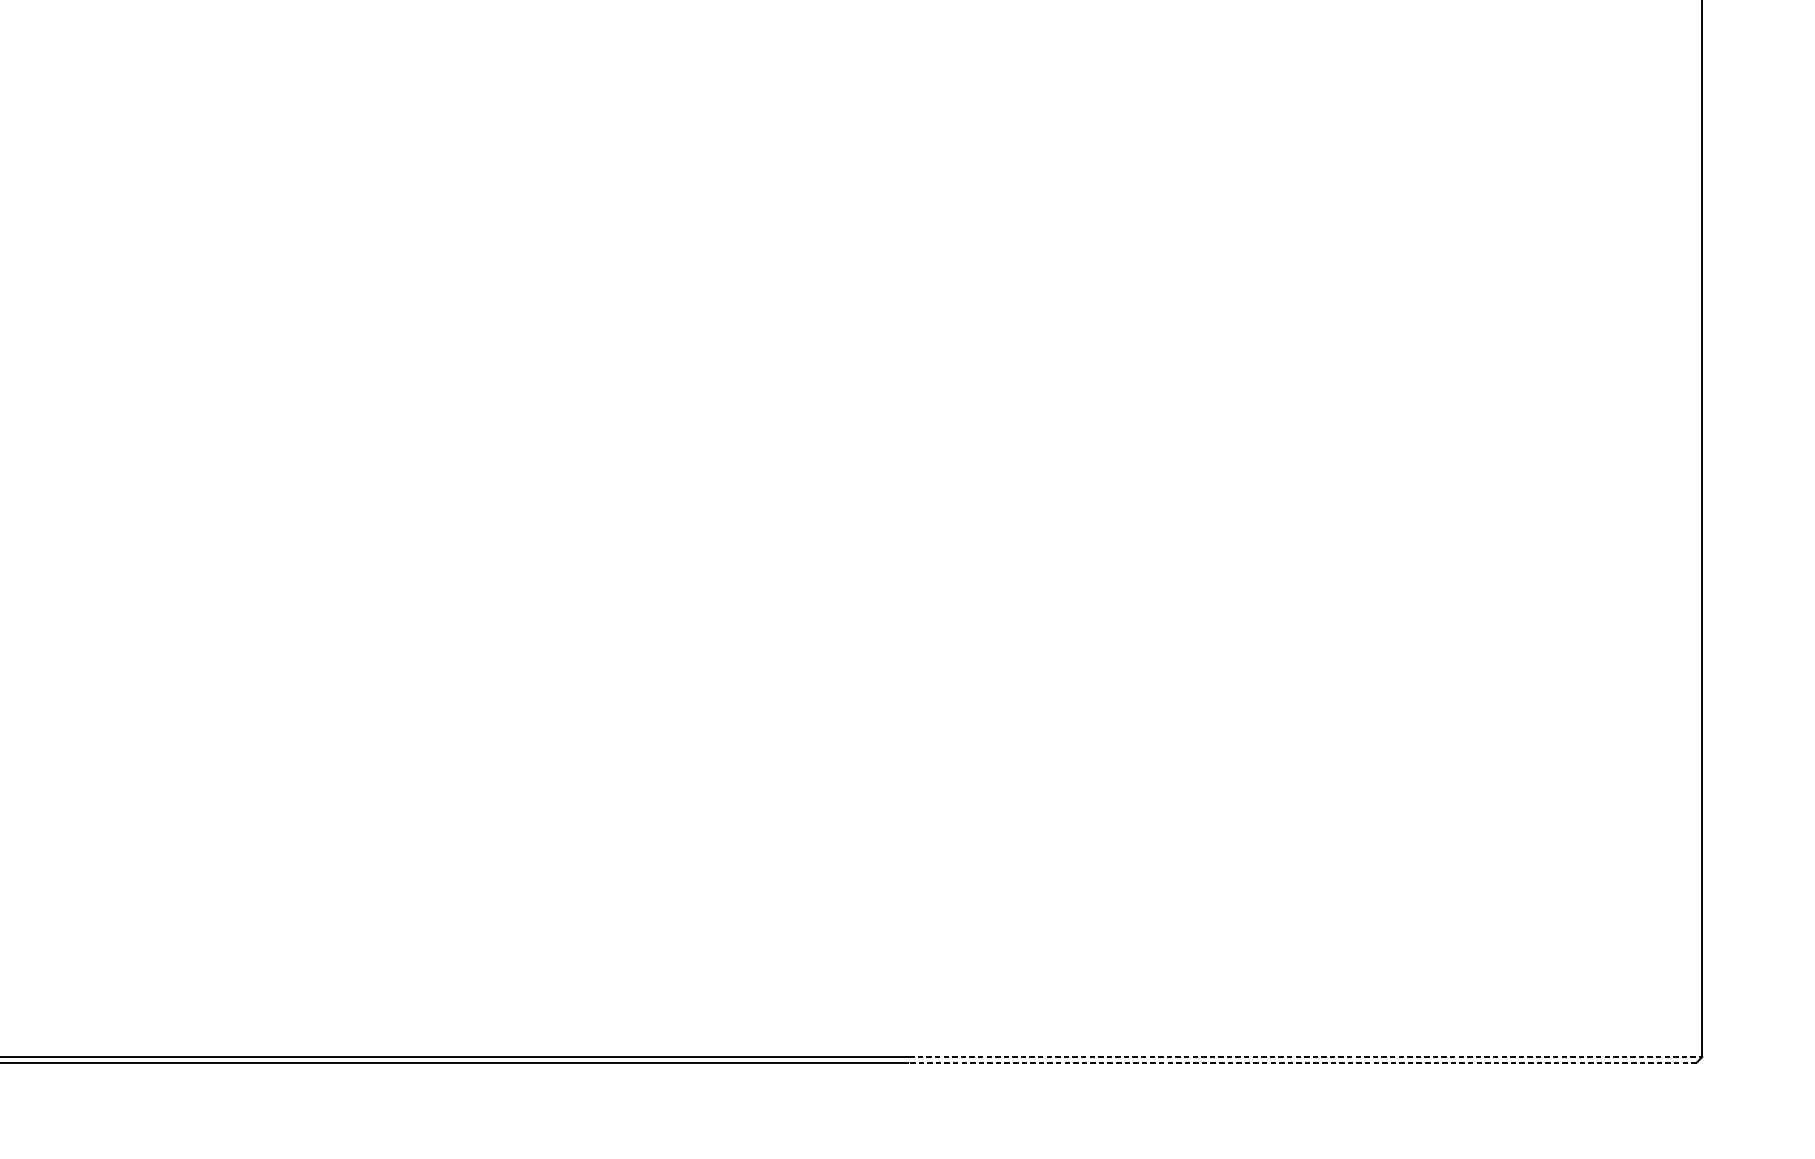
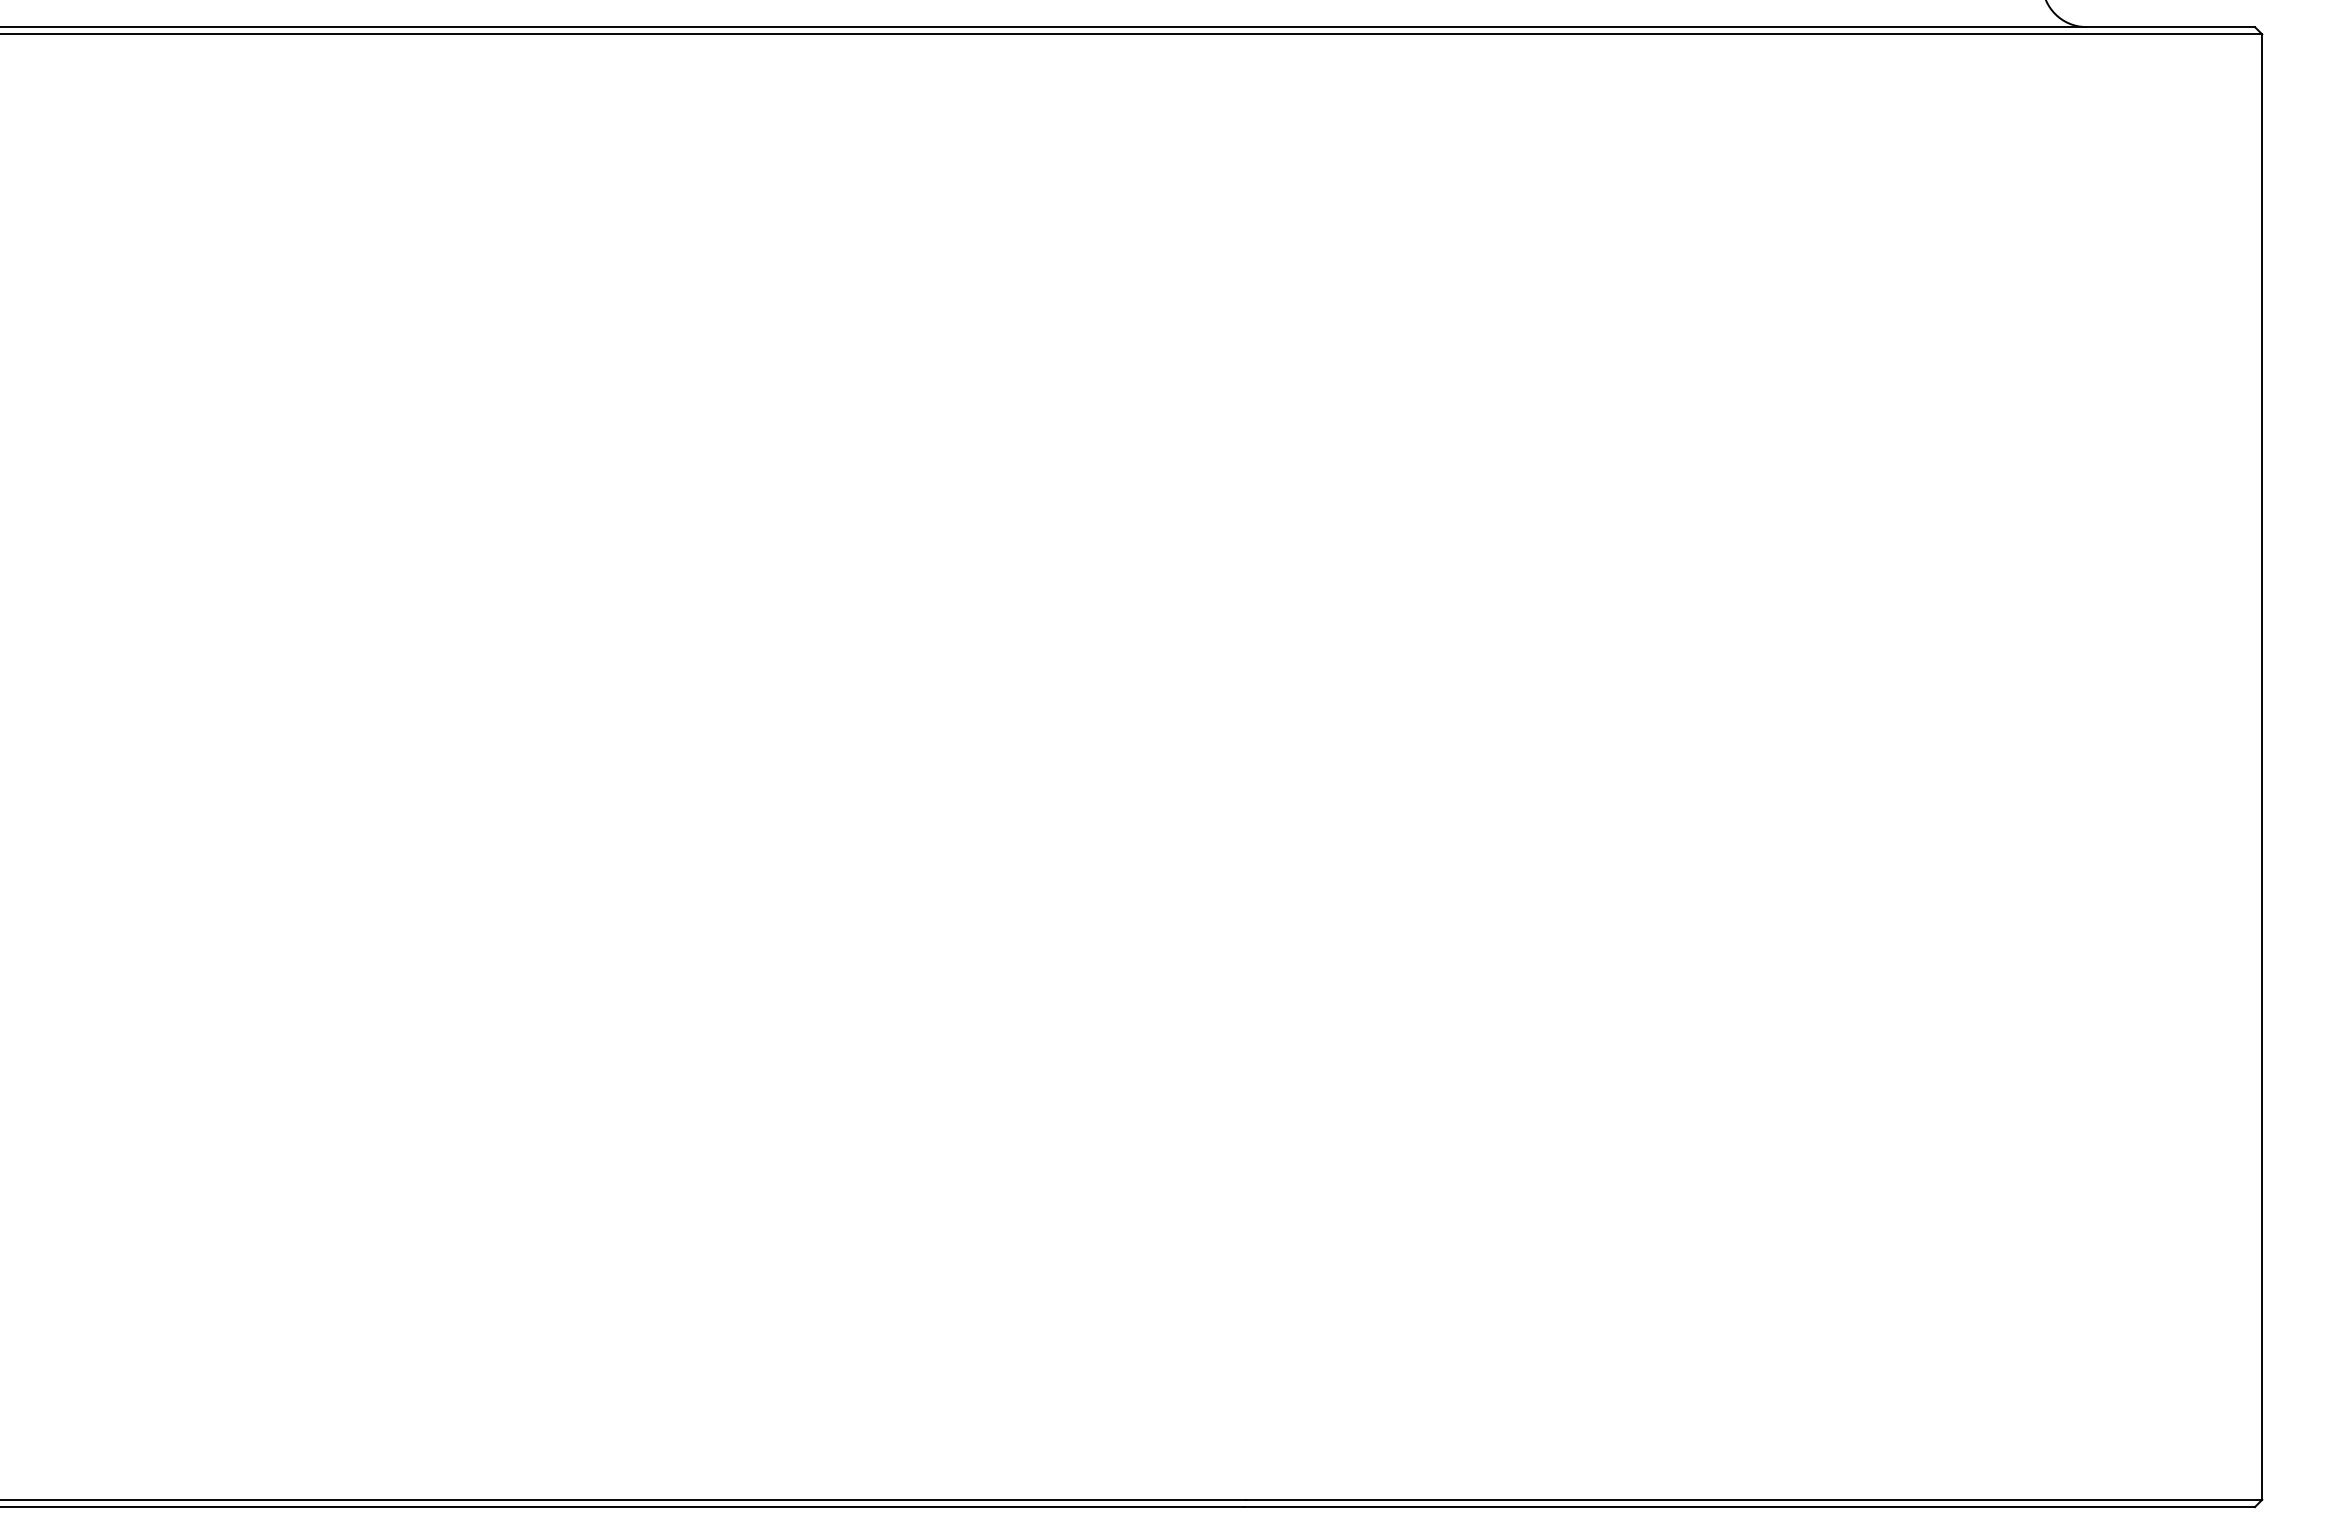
line: (1306, 1056) -> (1754, 1499), dashed -> solid
line: (1302, 1063) -> (1749, 1507), dashed -> solid

